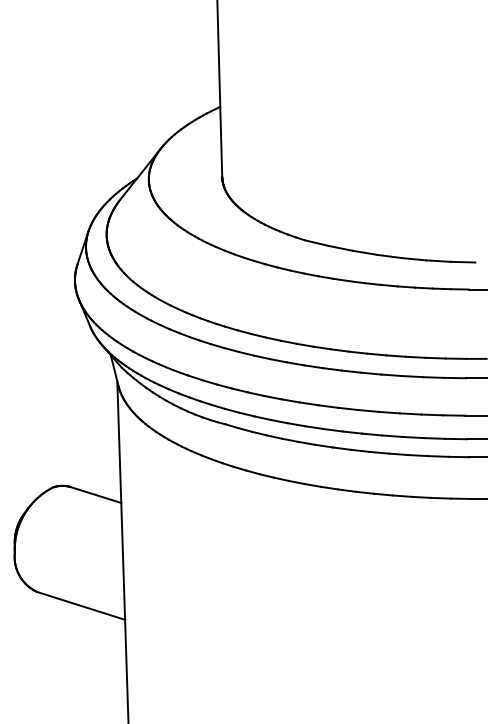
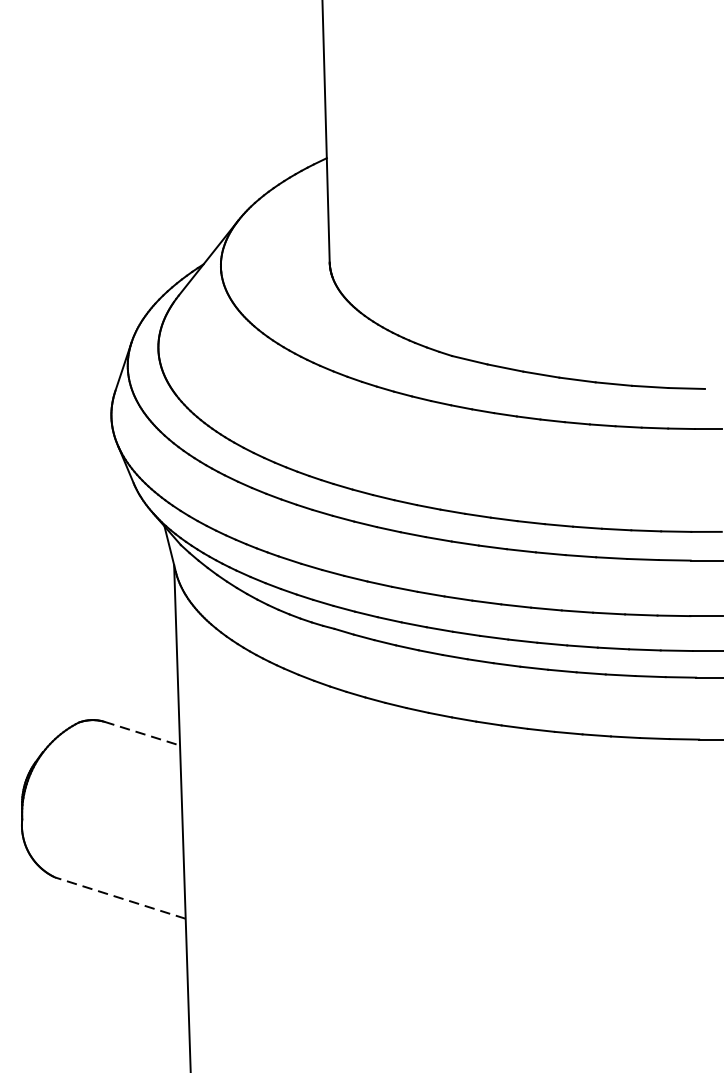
line: (95, 494) -> (141, 732), solid -> dashed
line: (80, 605) -> (119, 897), solid -> dashed

